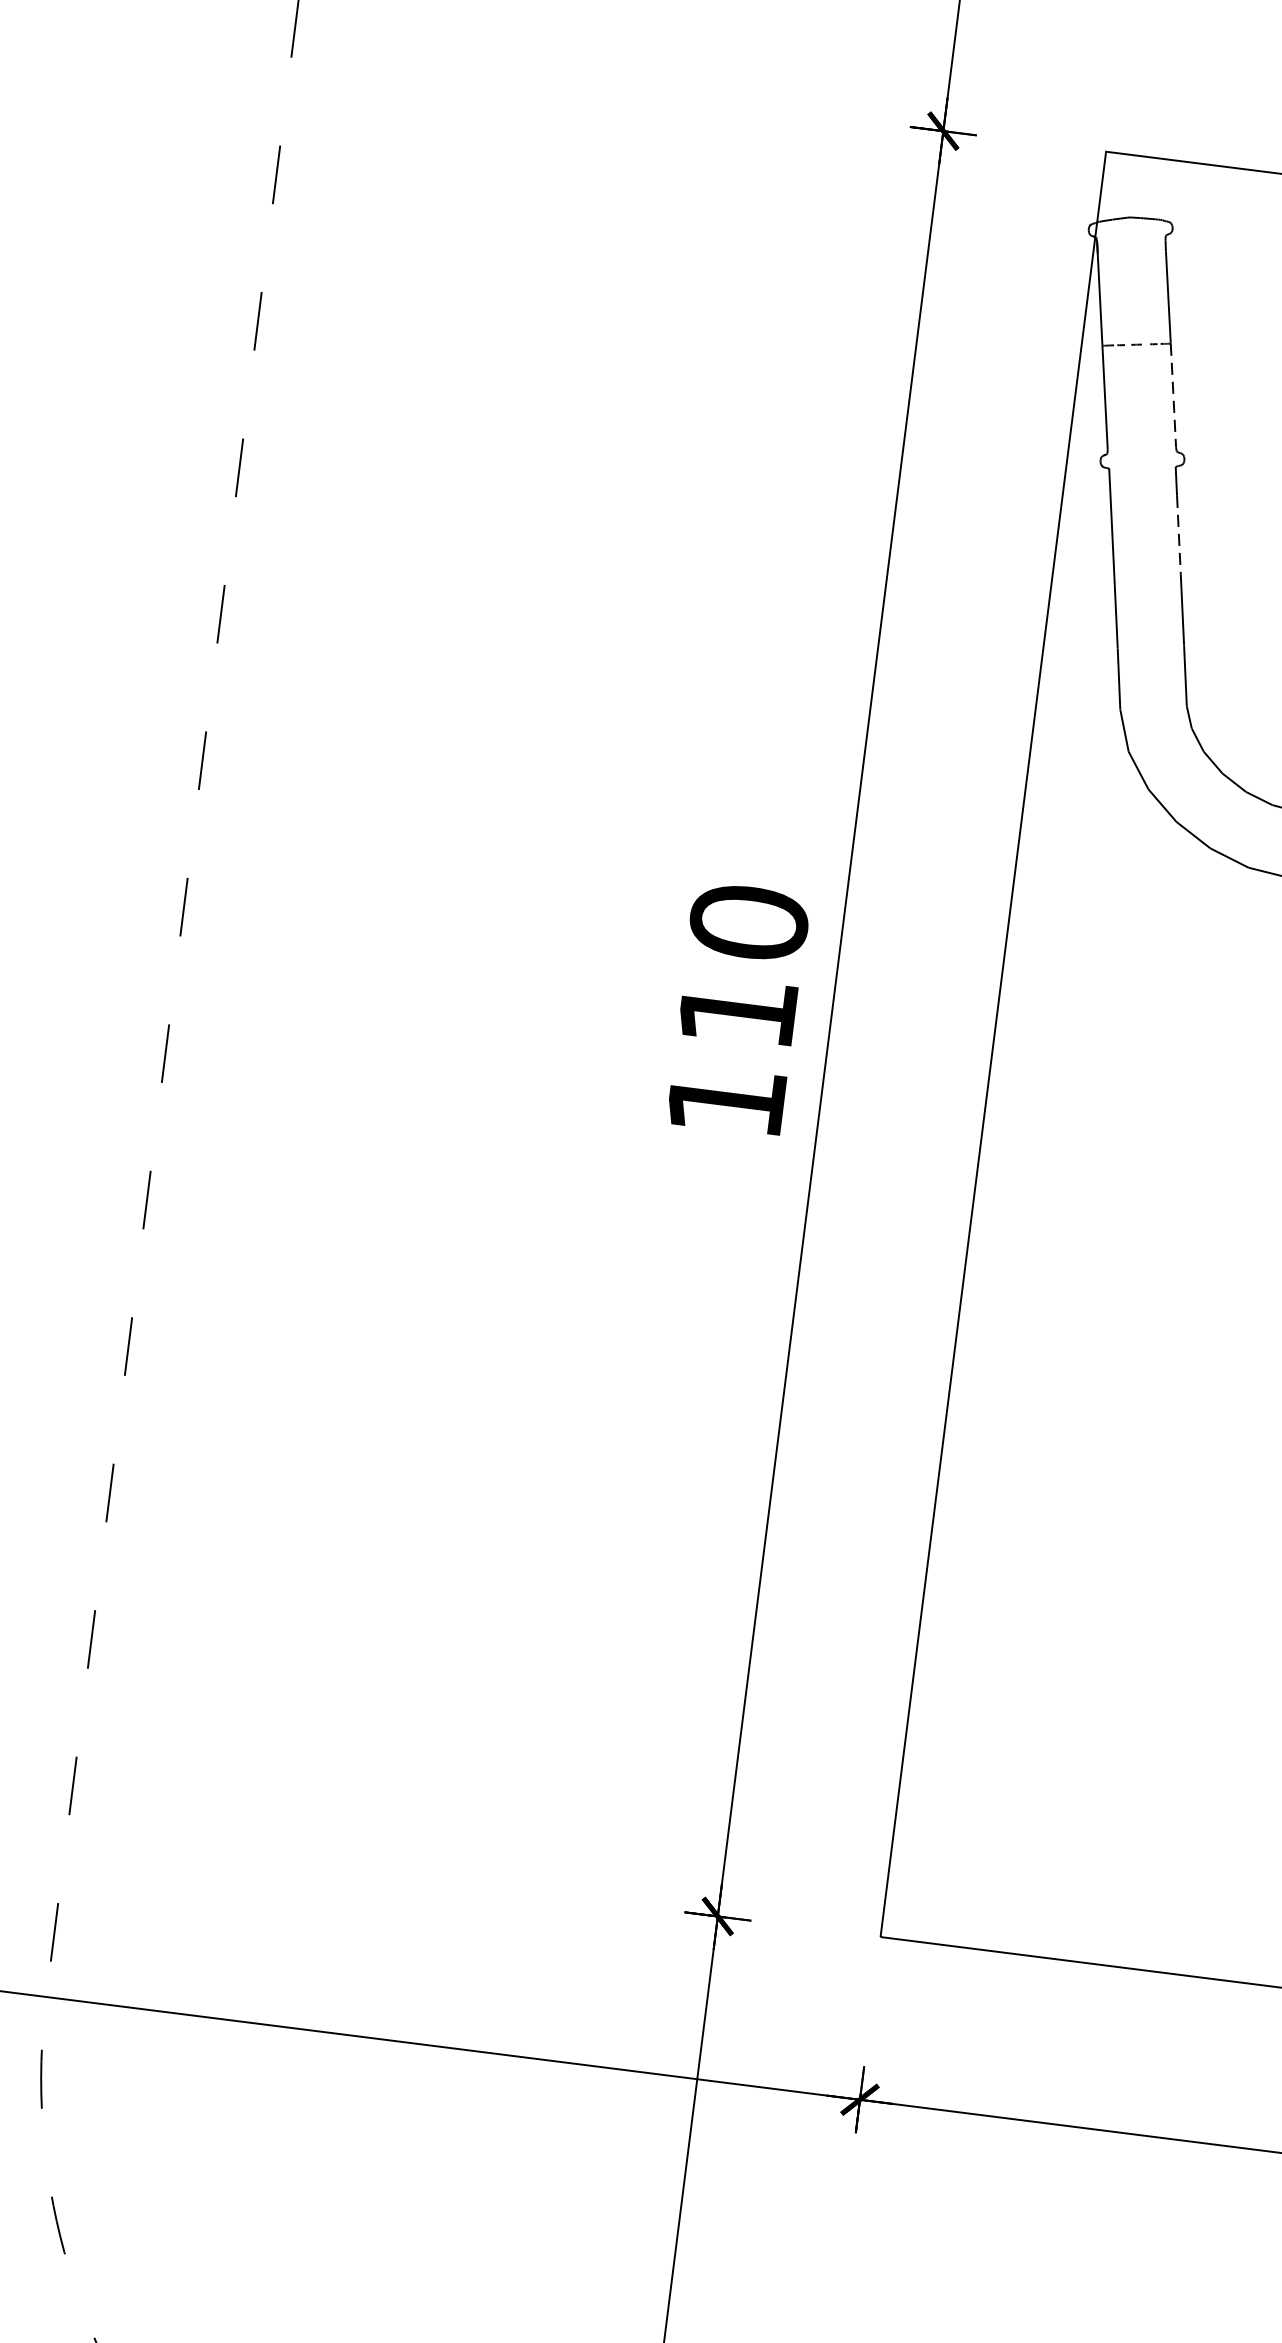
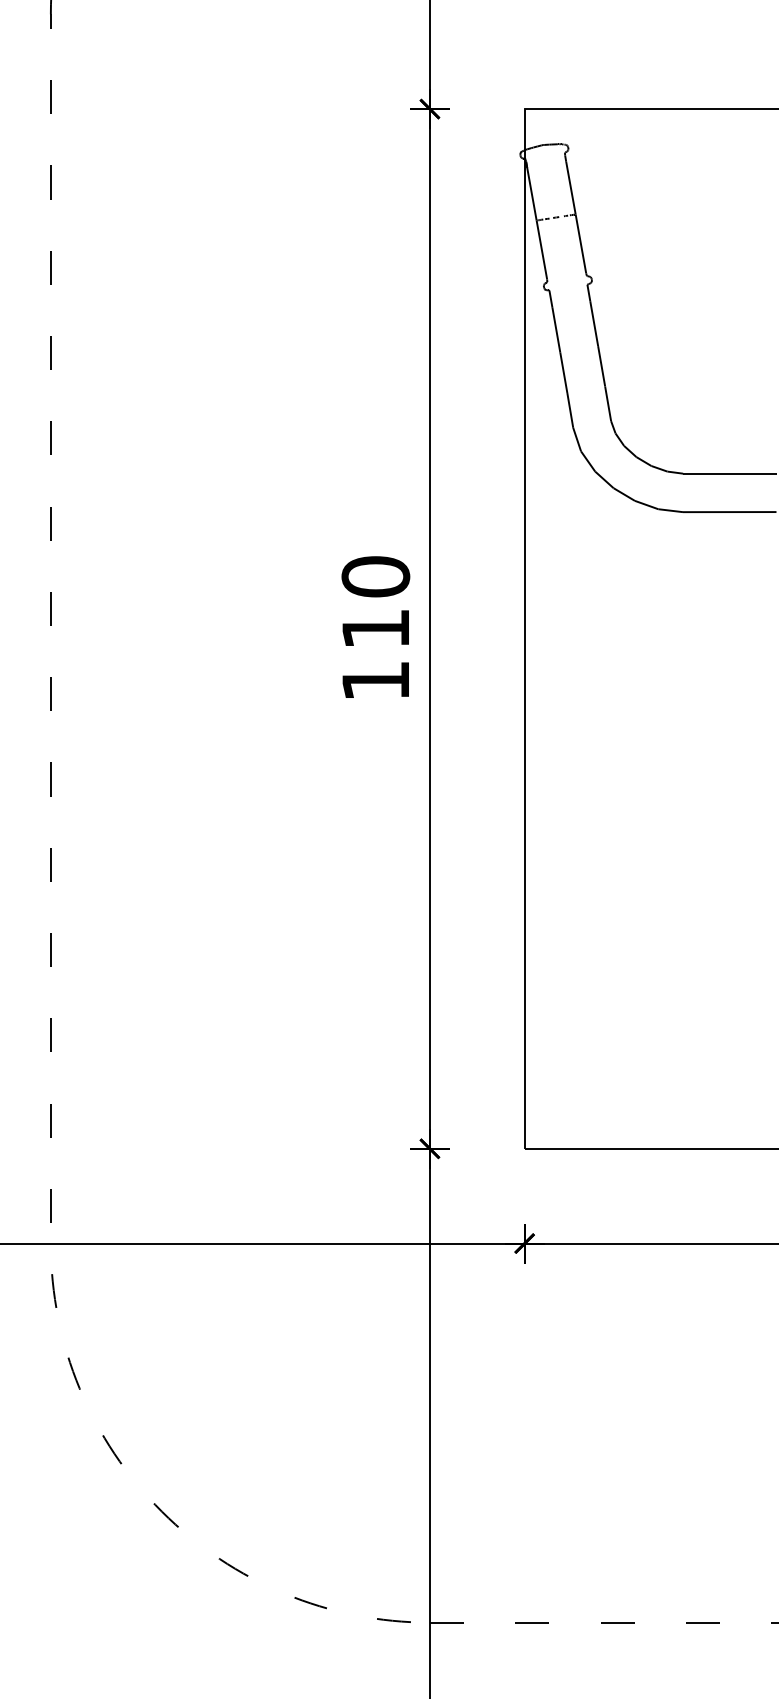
line: (1172, 394) -> (580, 243), dashed -> solid
line: (1179, 535) -> (594, 323), dashed -> solid

